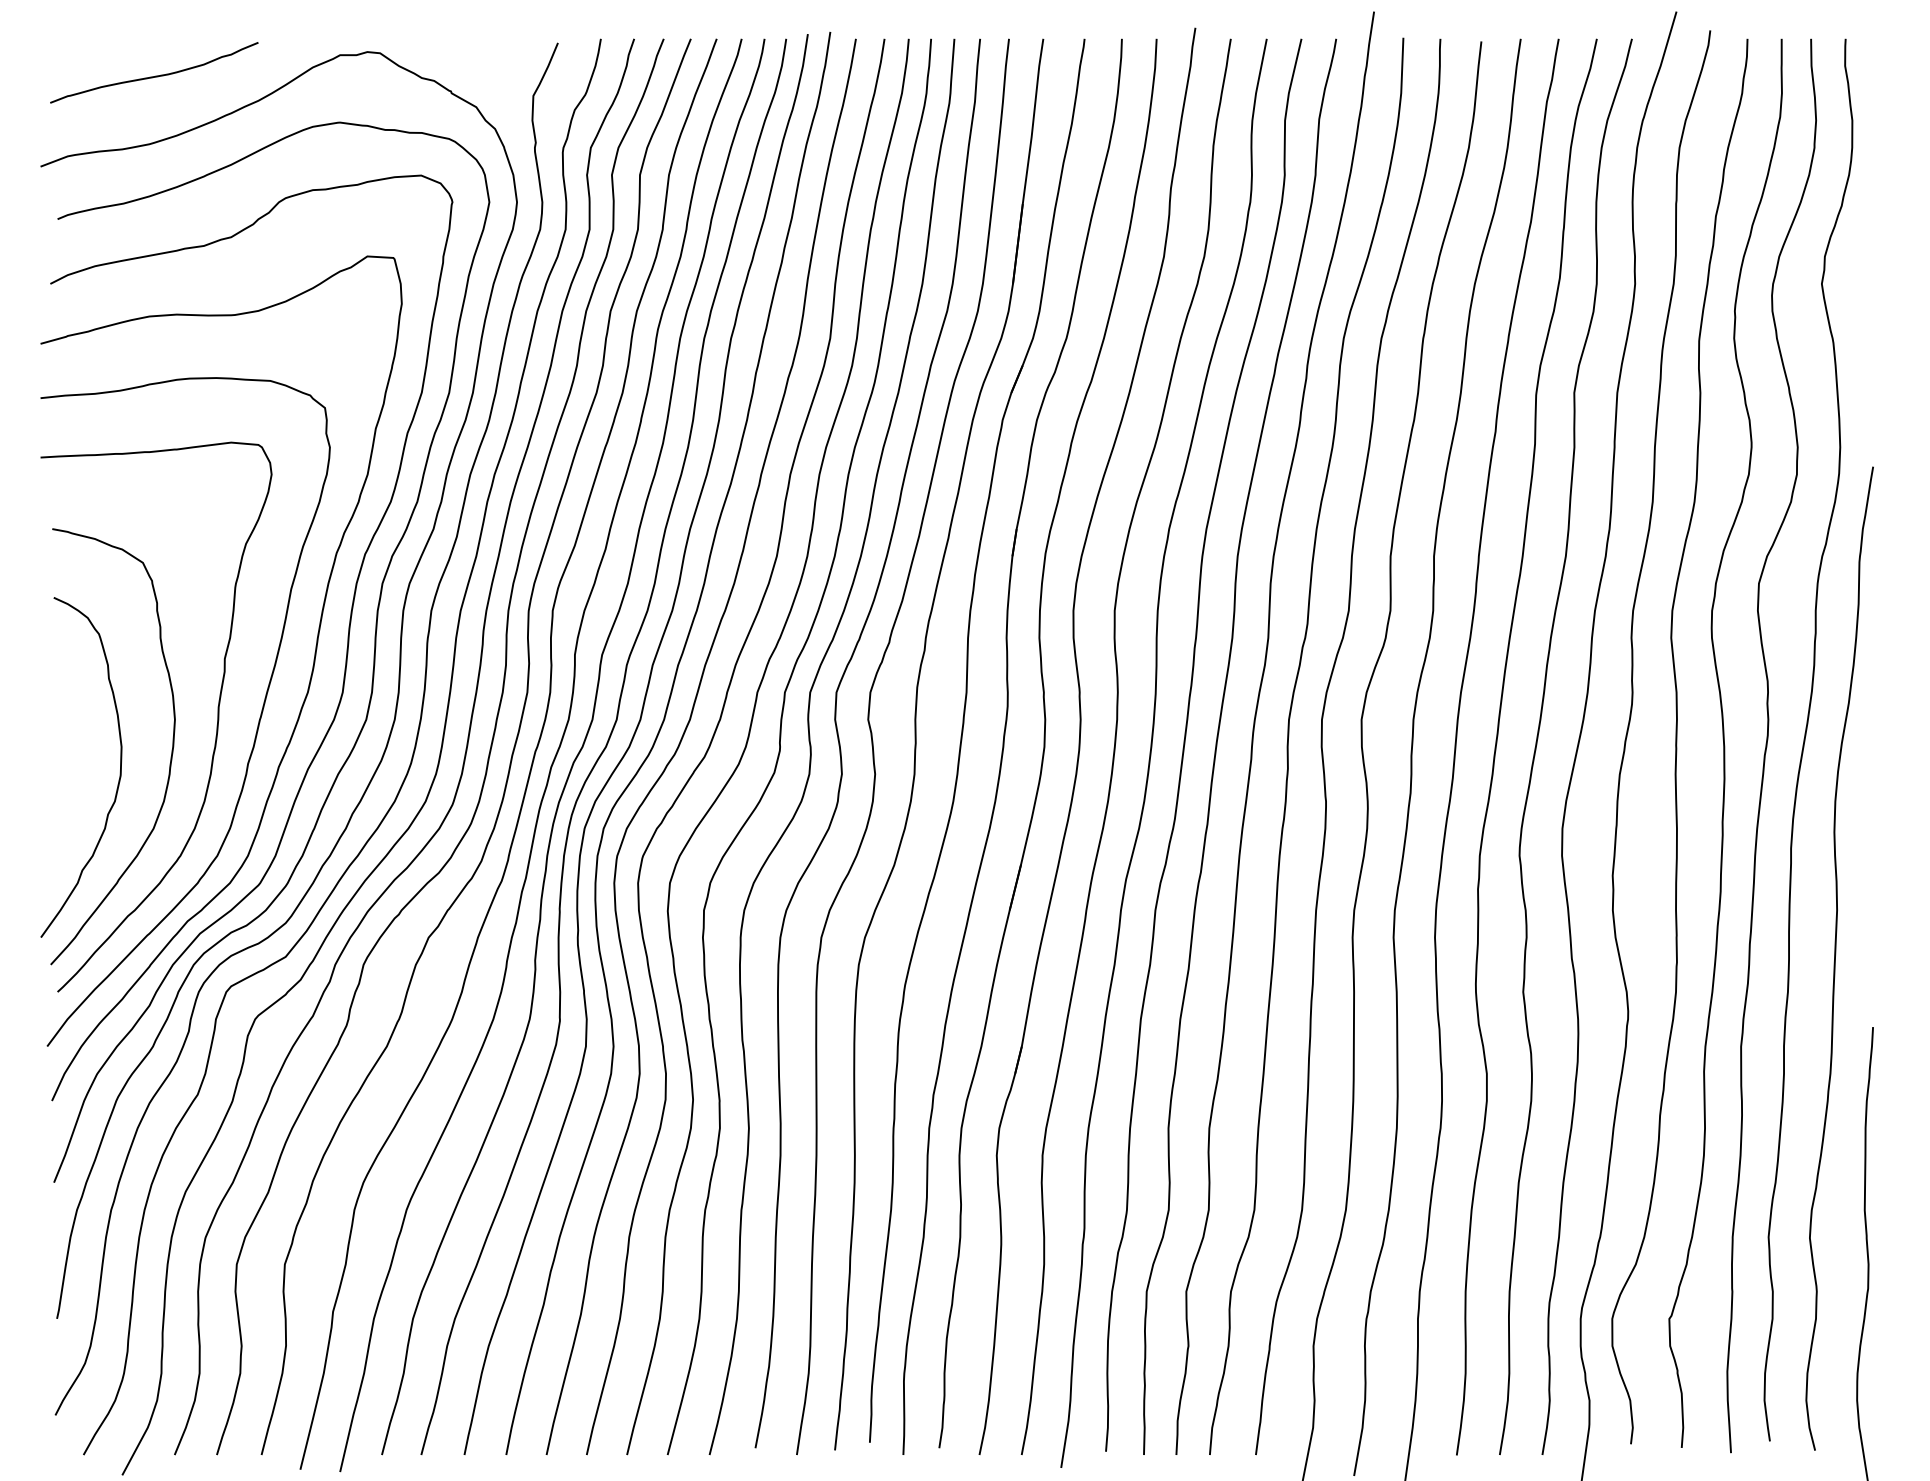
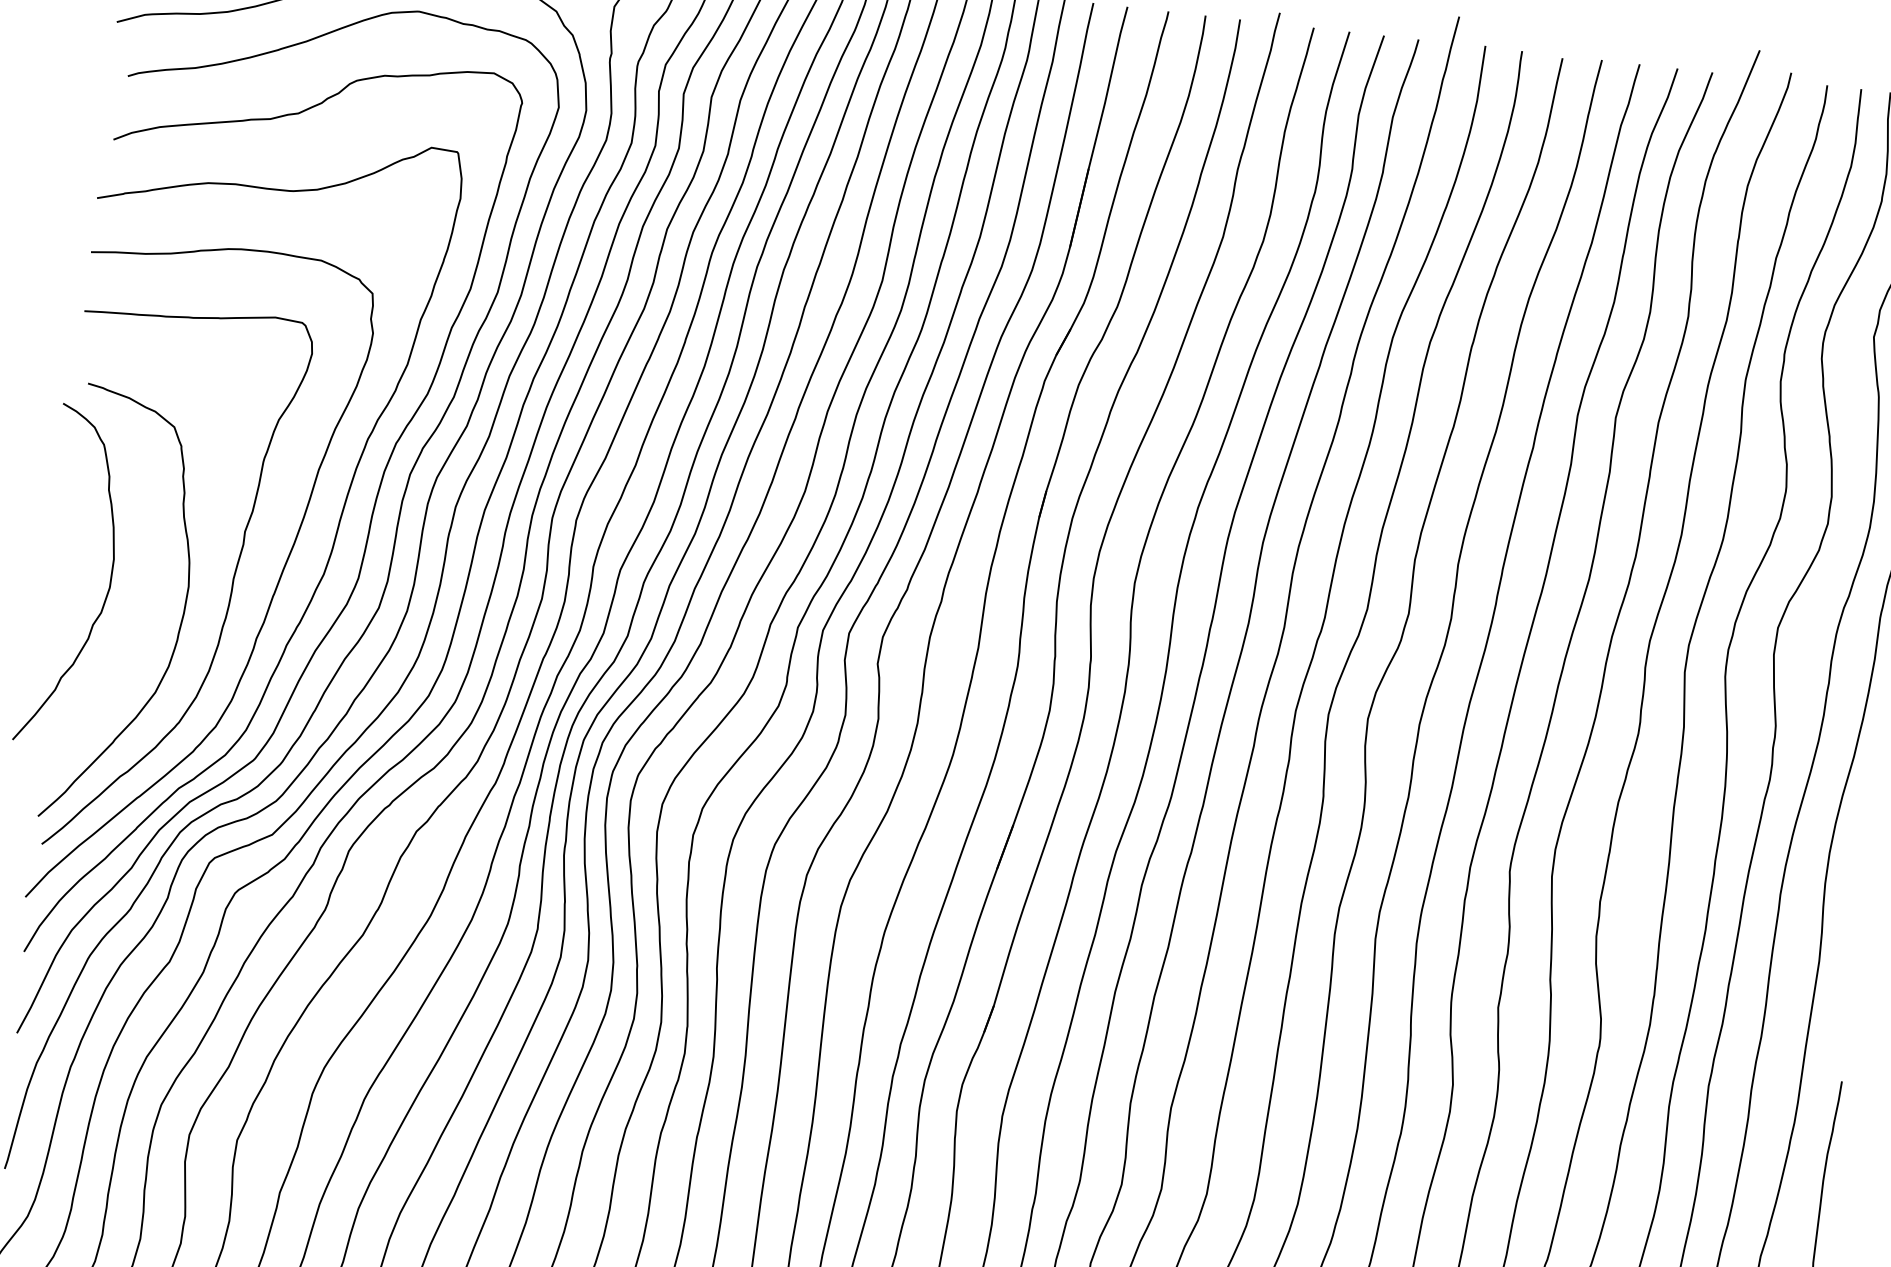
curve: (119, 772) -> (108, 584), moved

